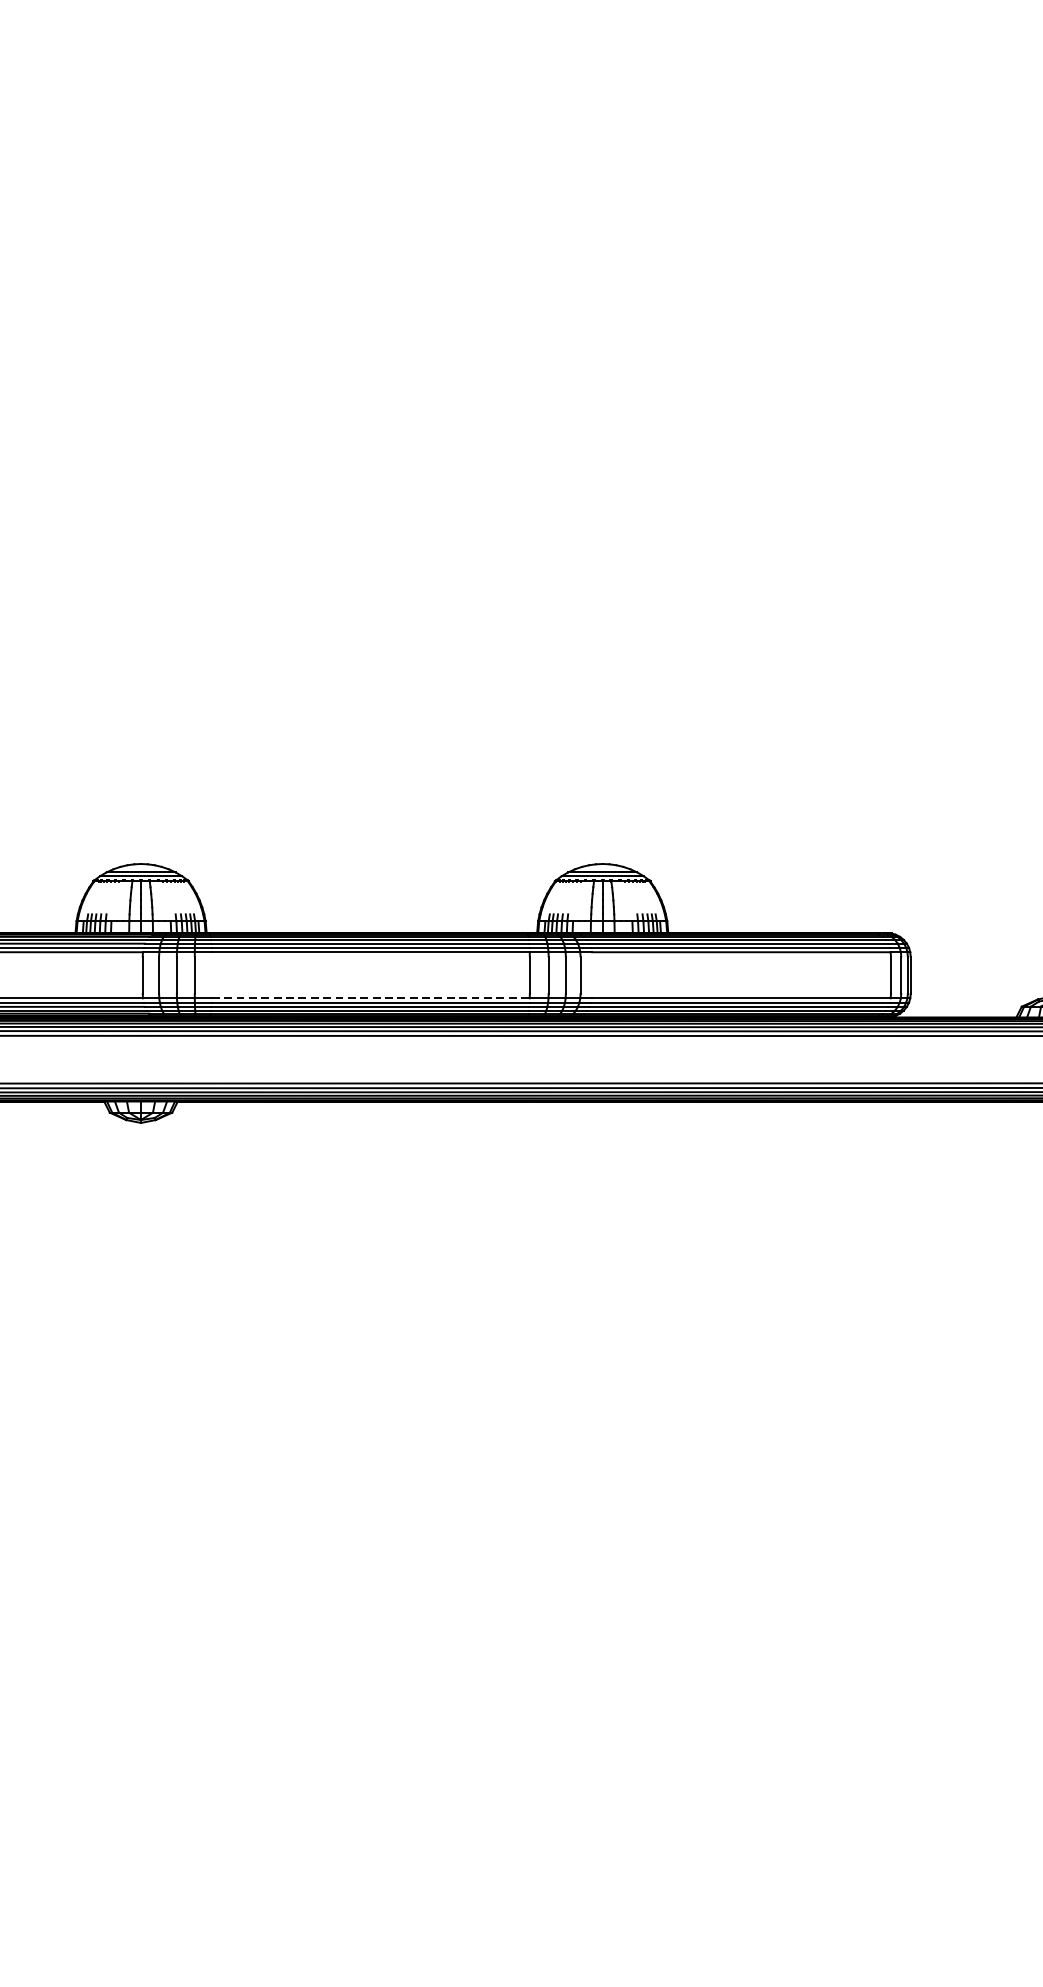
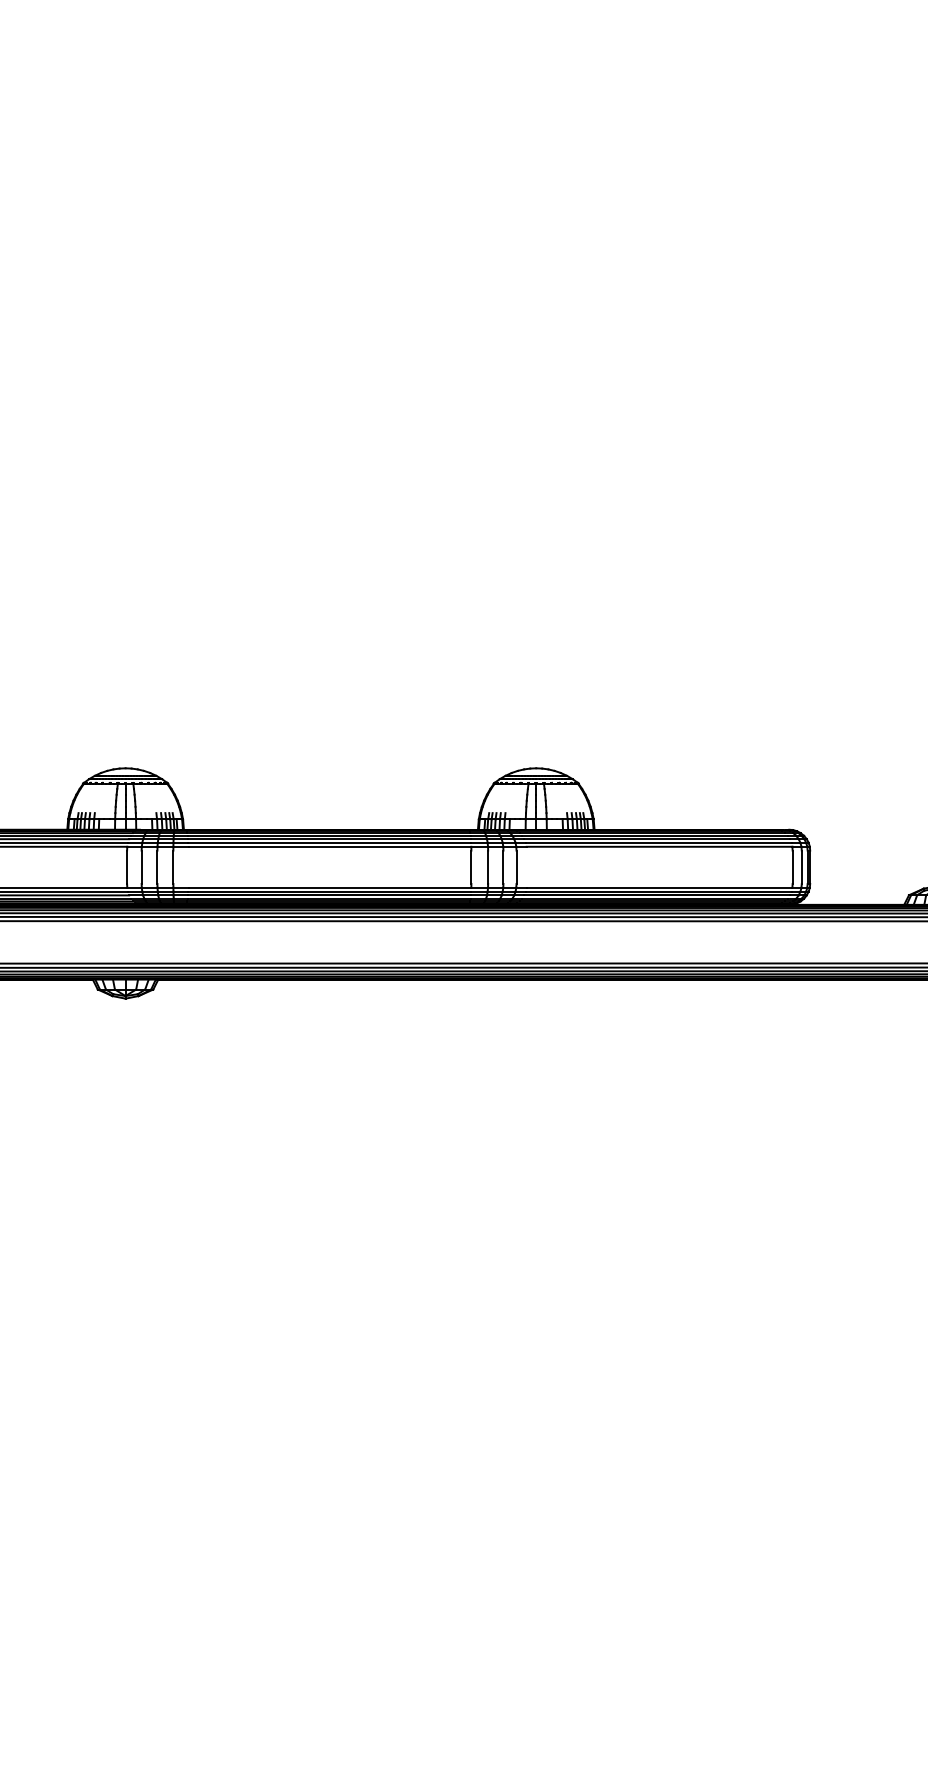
line: (371, 997) -> (330, 887), dashed -> solid

